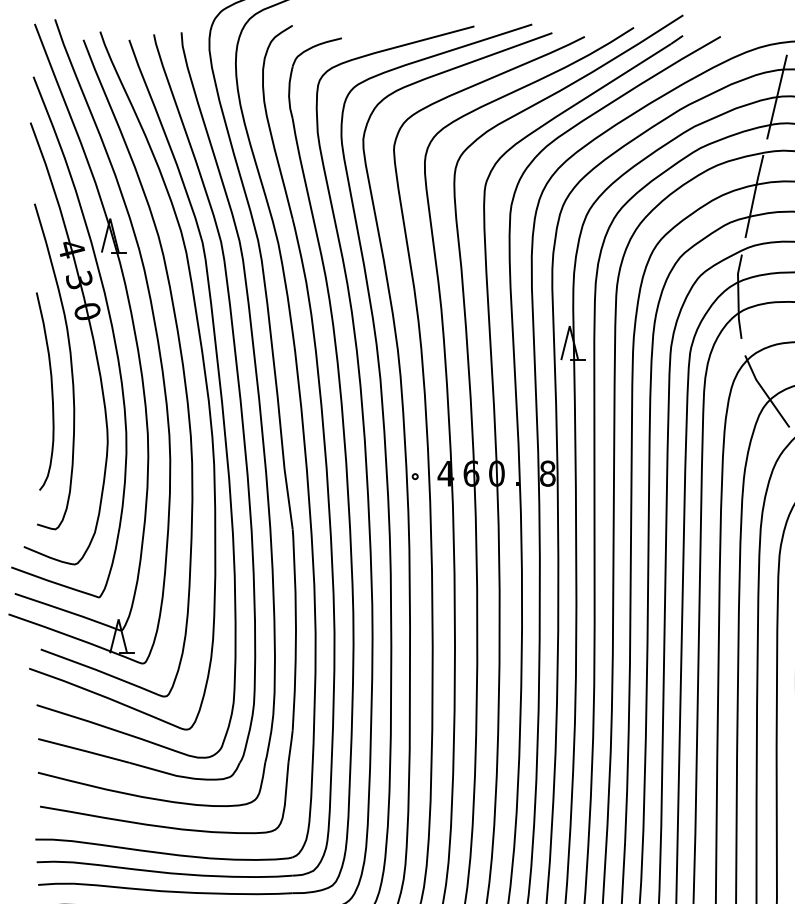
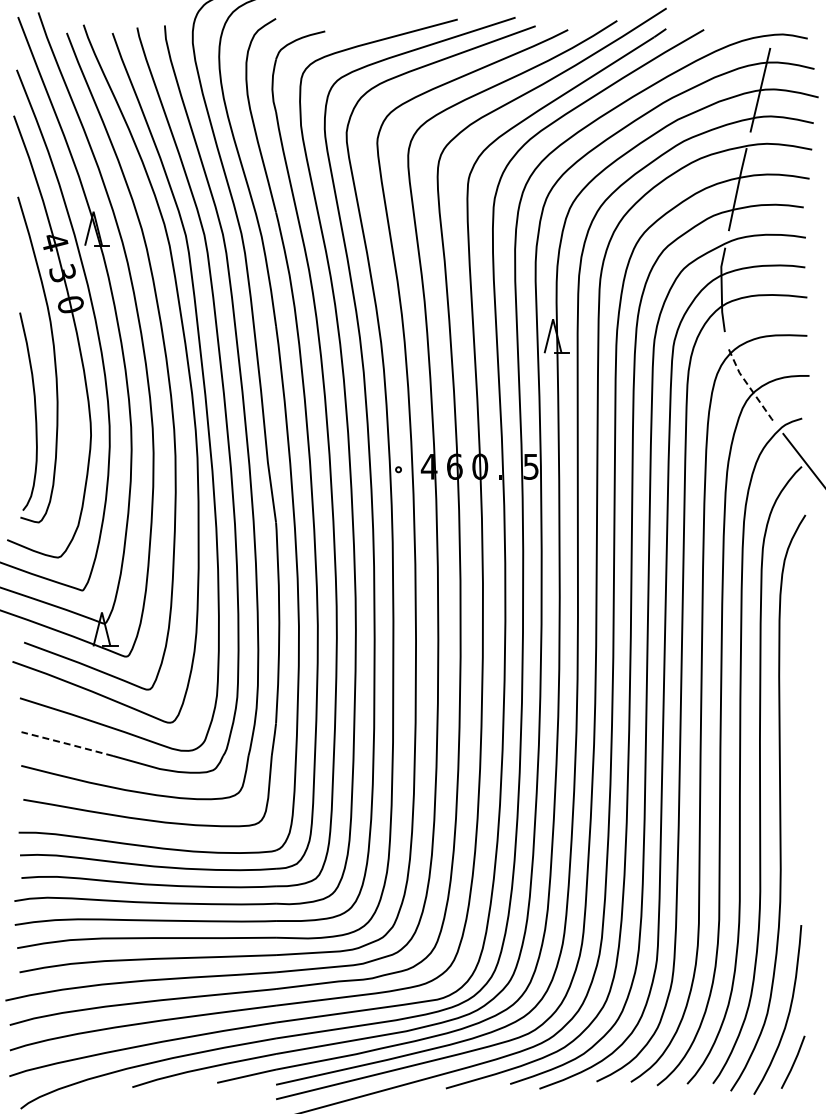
curve: (51, 391) -> (34, 411), moved
line: (765, 392) -> (748, 385), solid -> dashed
text: (547, 473) -> (530, 466), 8 -> 5
line: (84, 750) -> (67, 743), solid -> dashed

